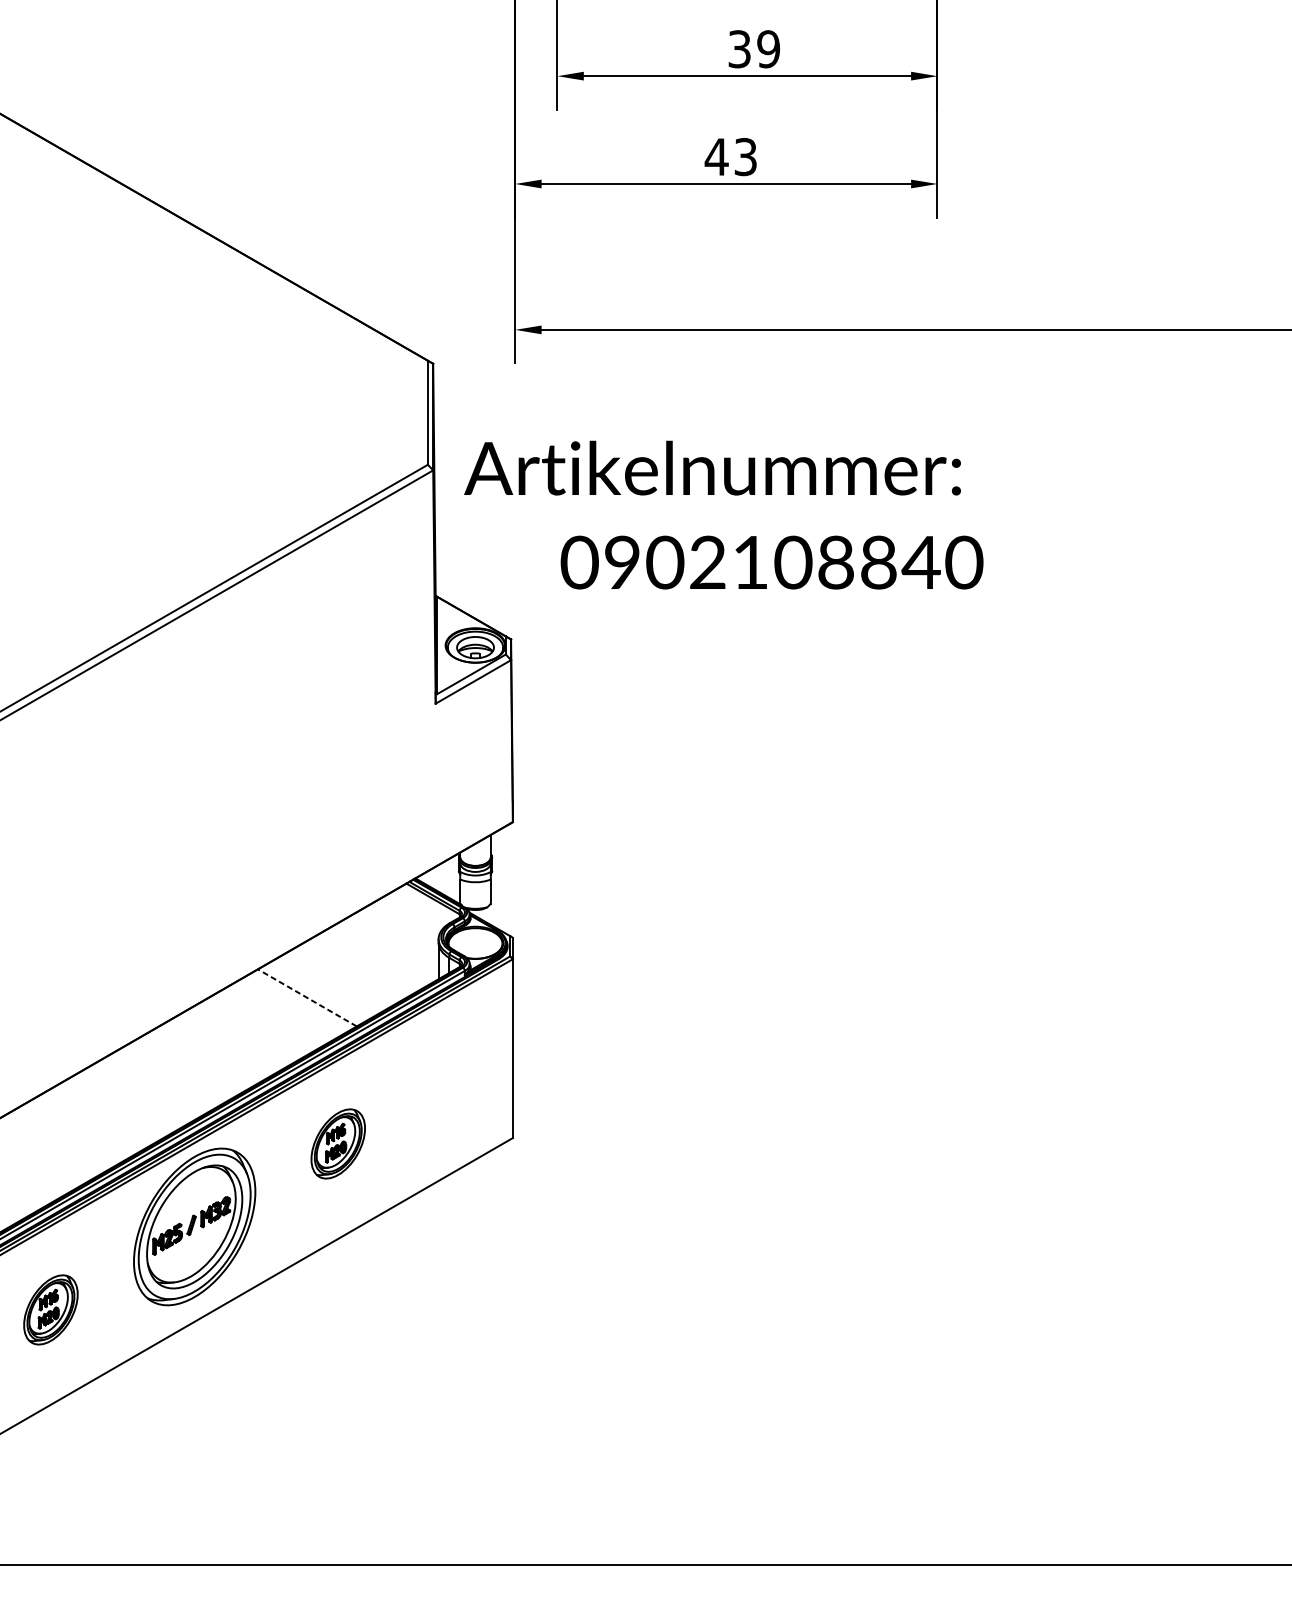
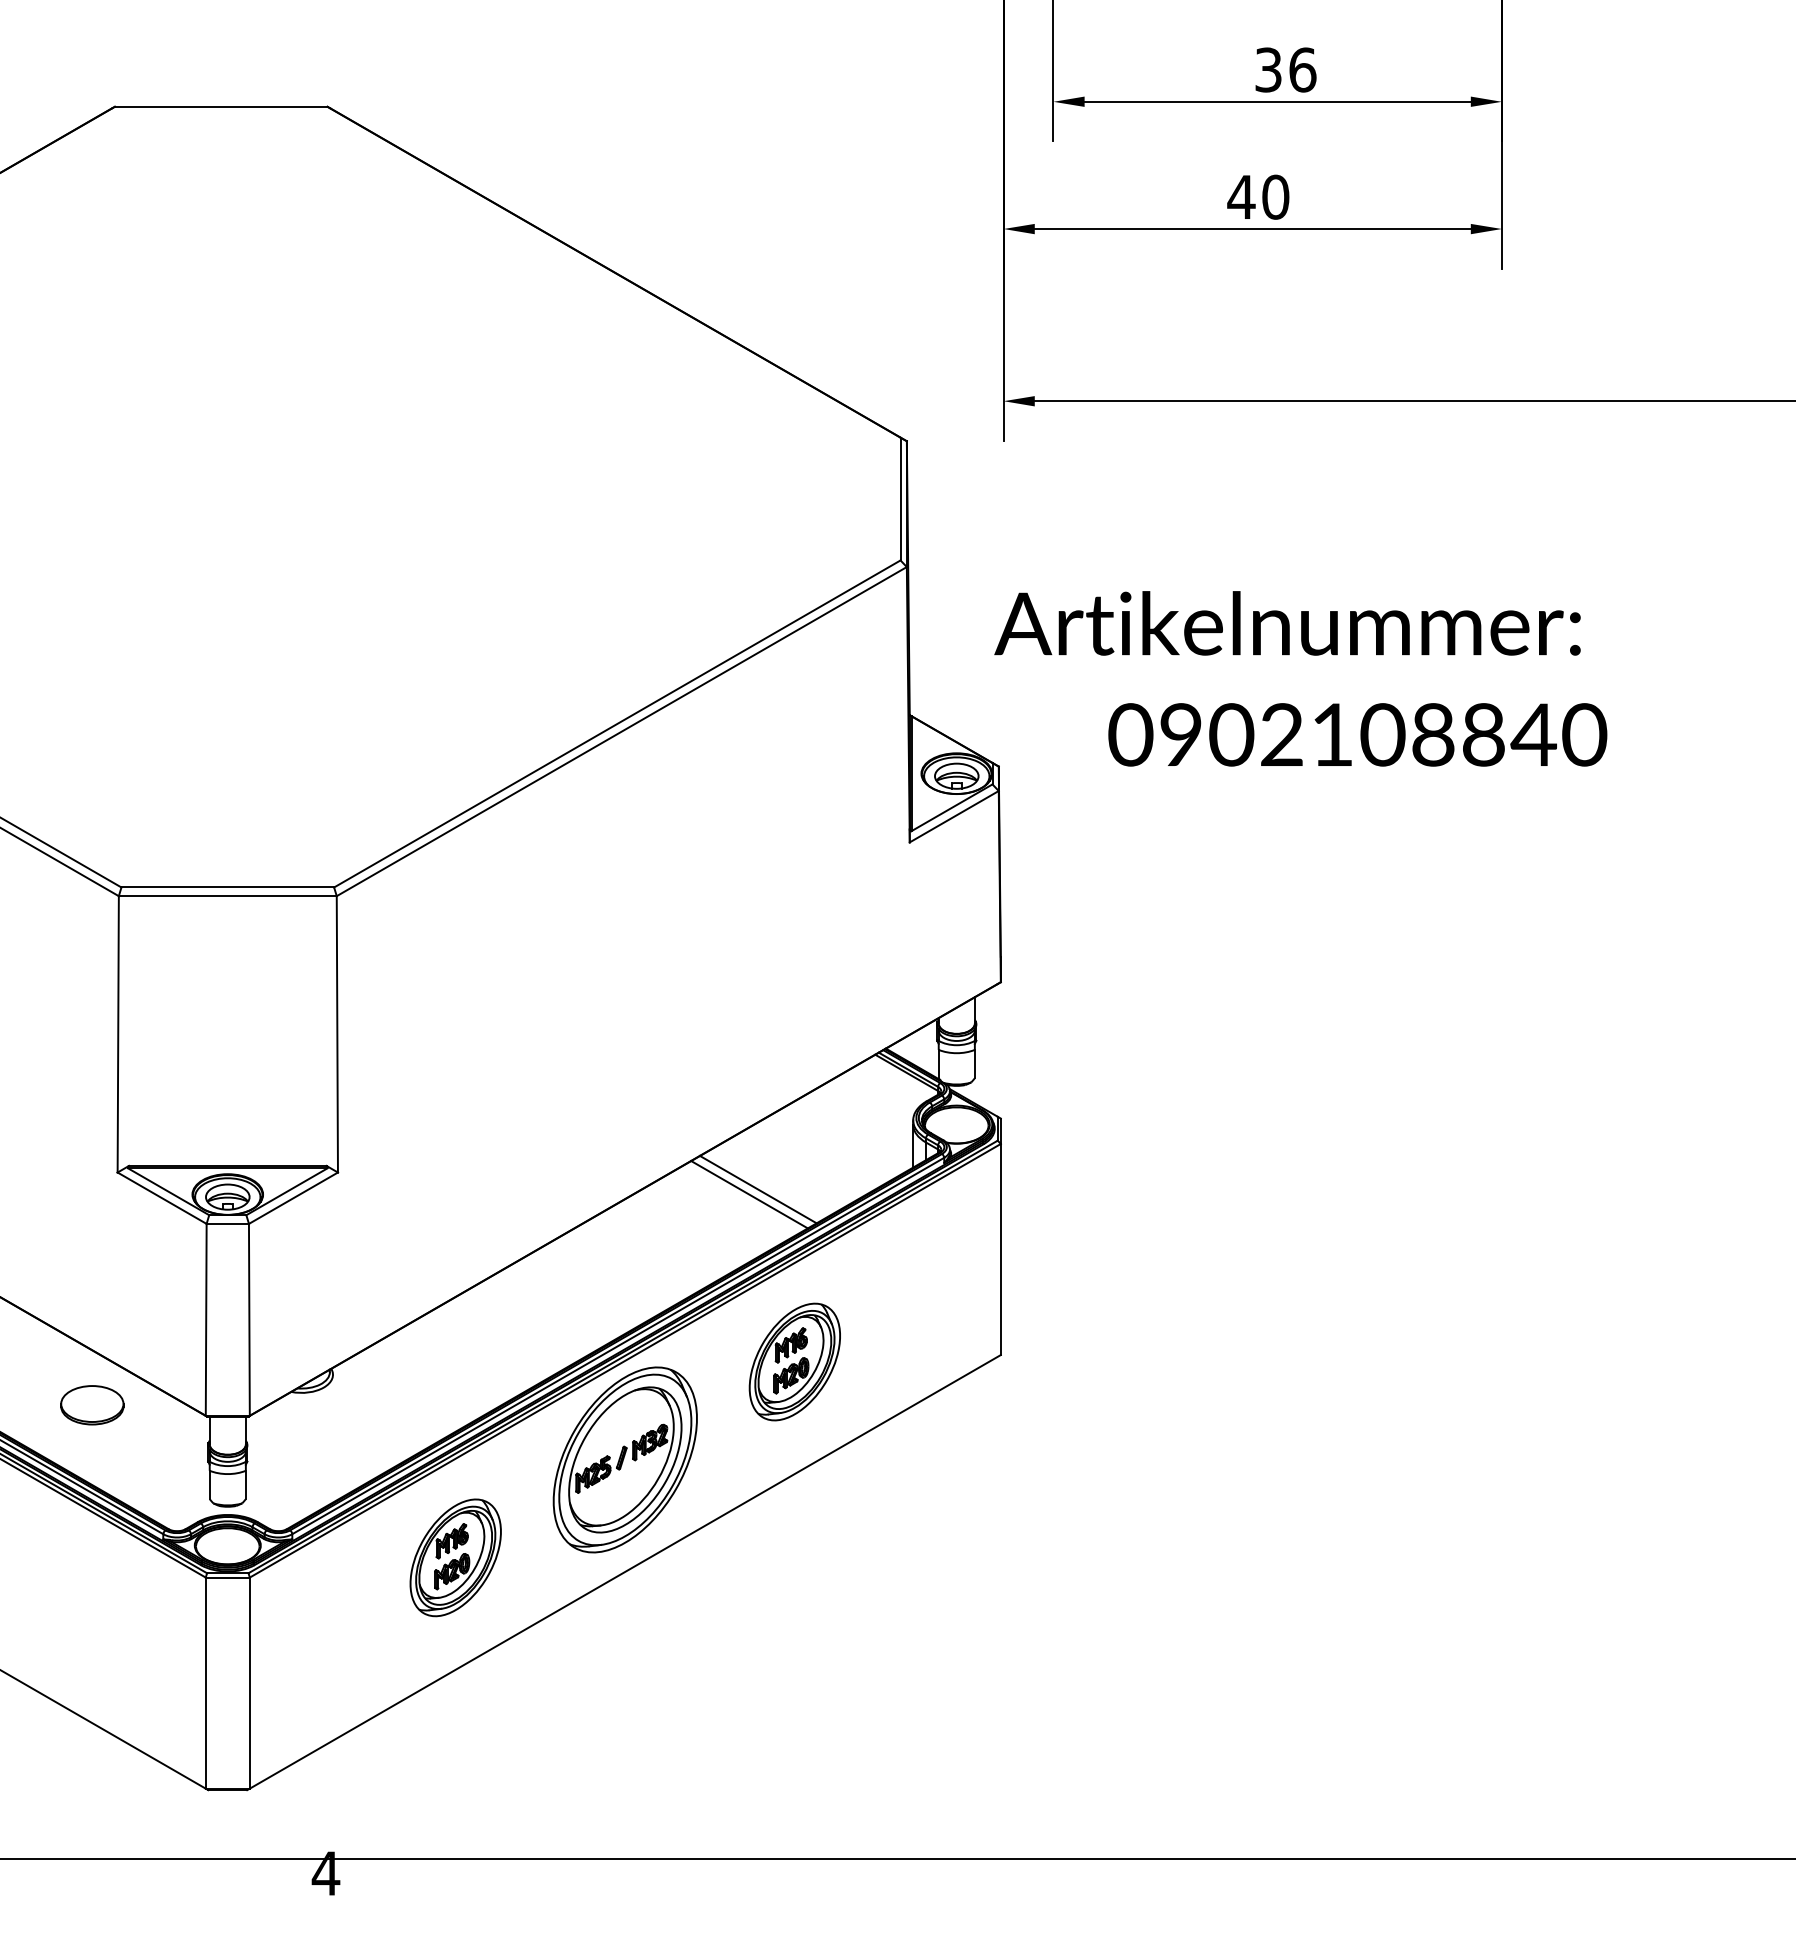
text: (768, 48) -> (1302, 69), 39 -> 36
text: (745, 156) -> (1275, 196), 43 -> 40
text: (723, 514) -> (1300, 678), moved
line: (306, 997) -> (757, 1189), dashed -> solid
line: (299, 1002) -> (749, 1194), added
part: (338, 1143) -> (794, 1361), size x1.43
part: (50, 1309) -> (455, 1557), size x1.43

